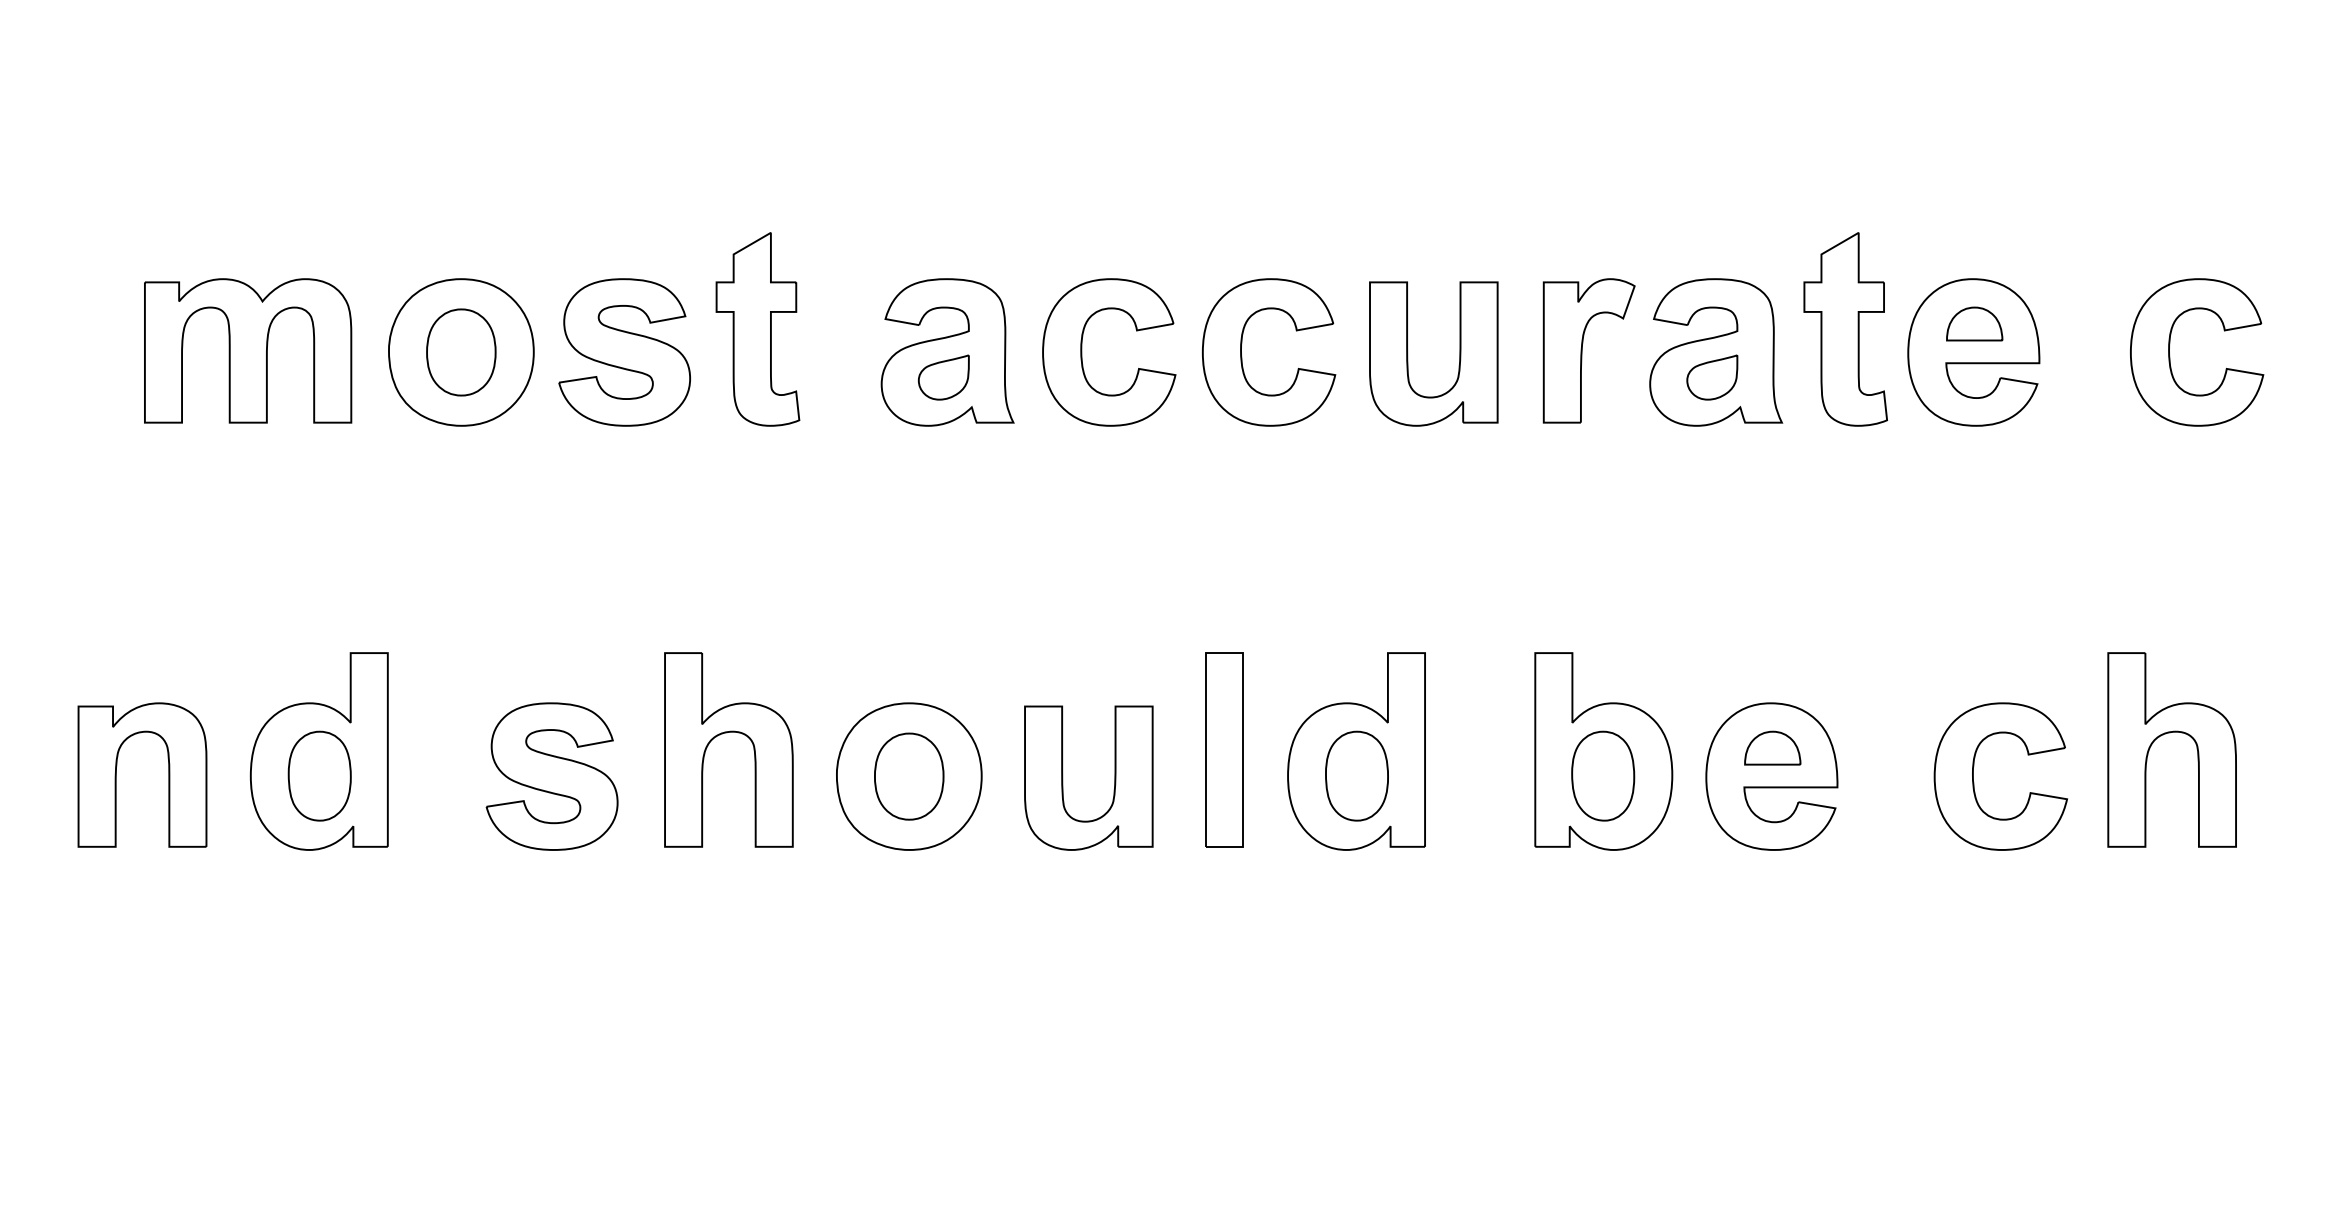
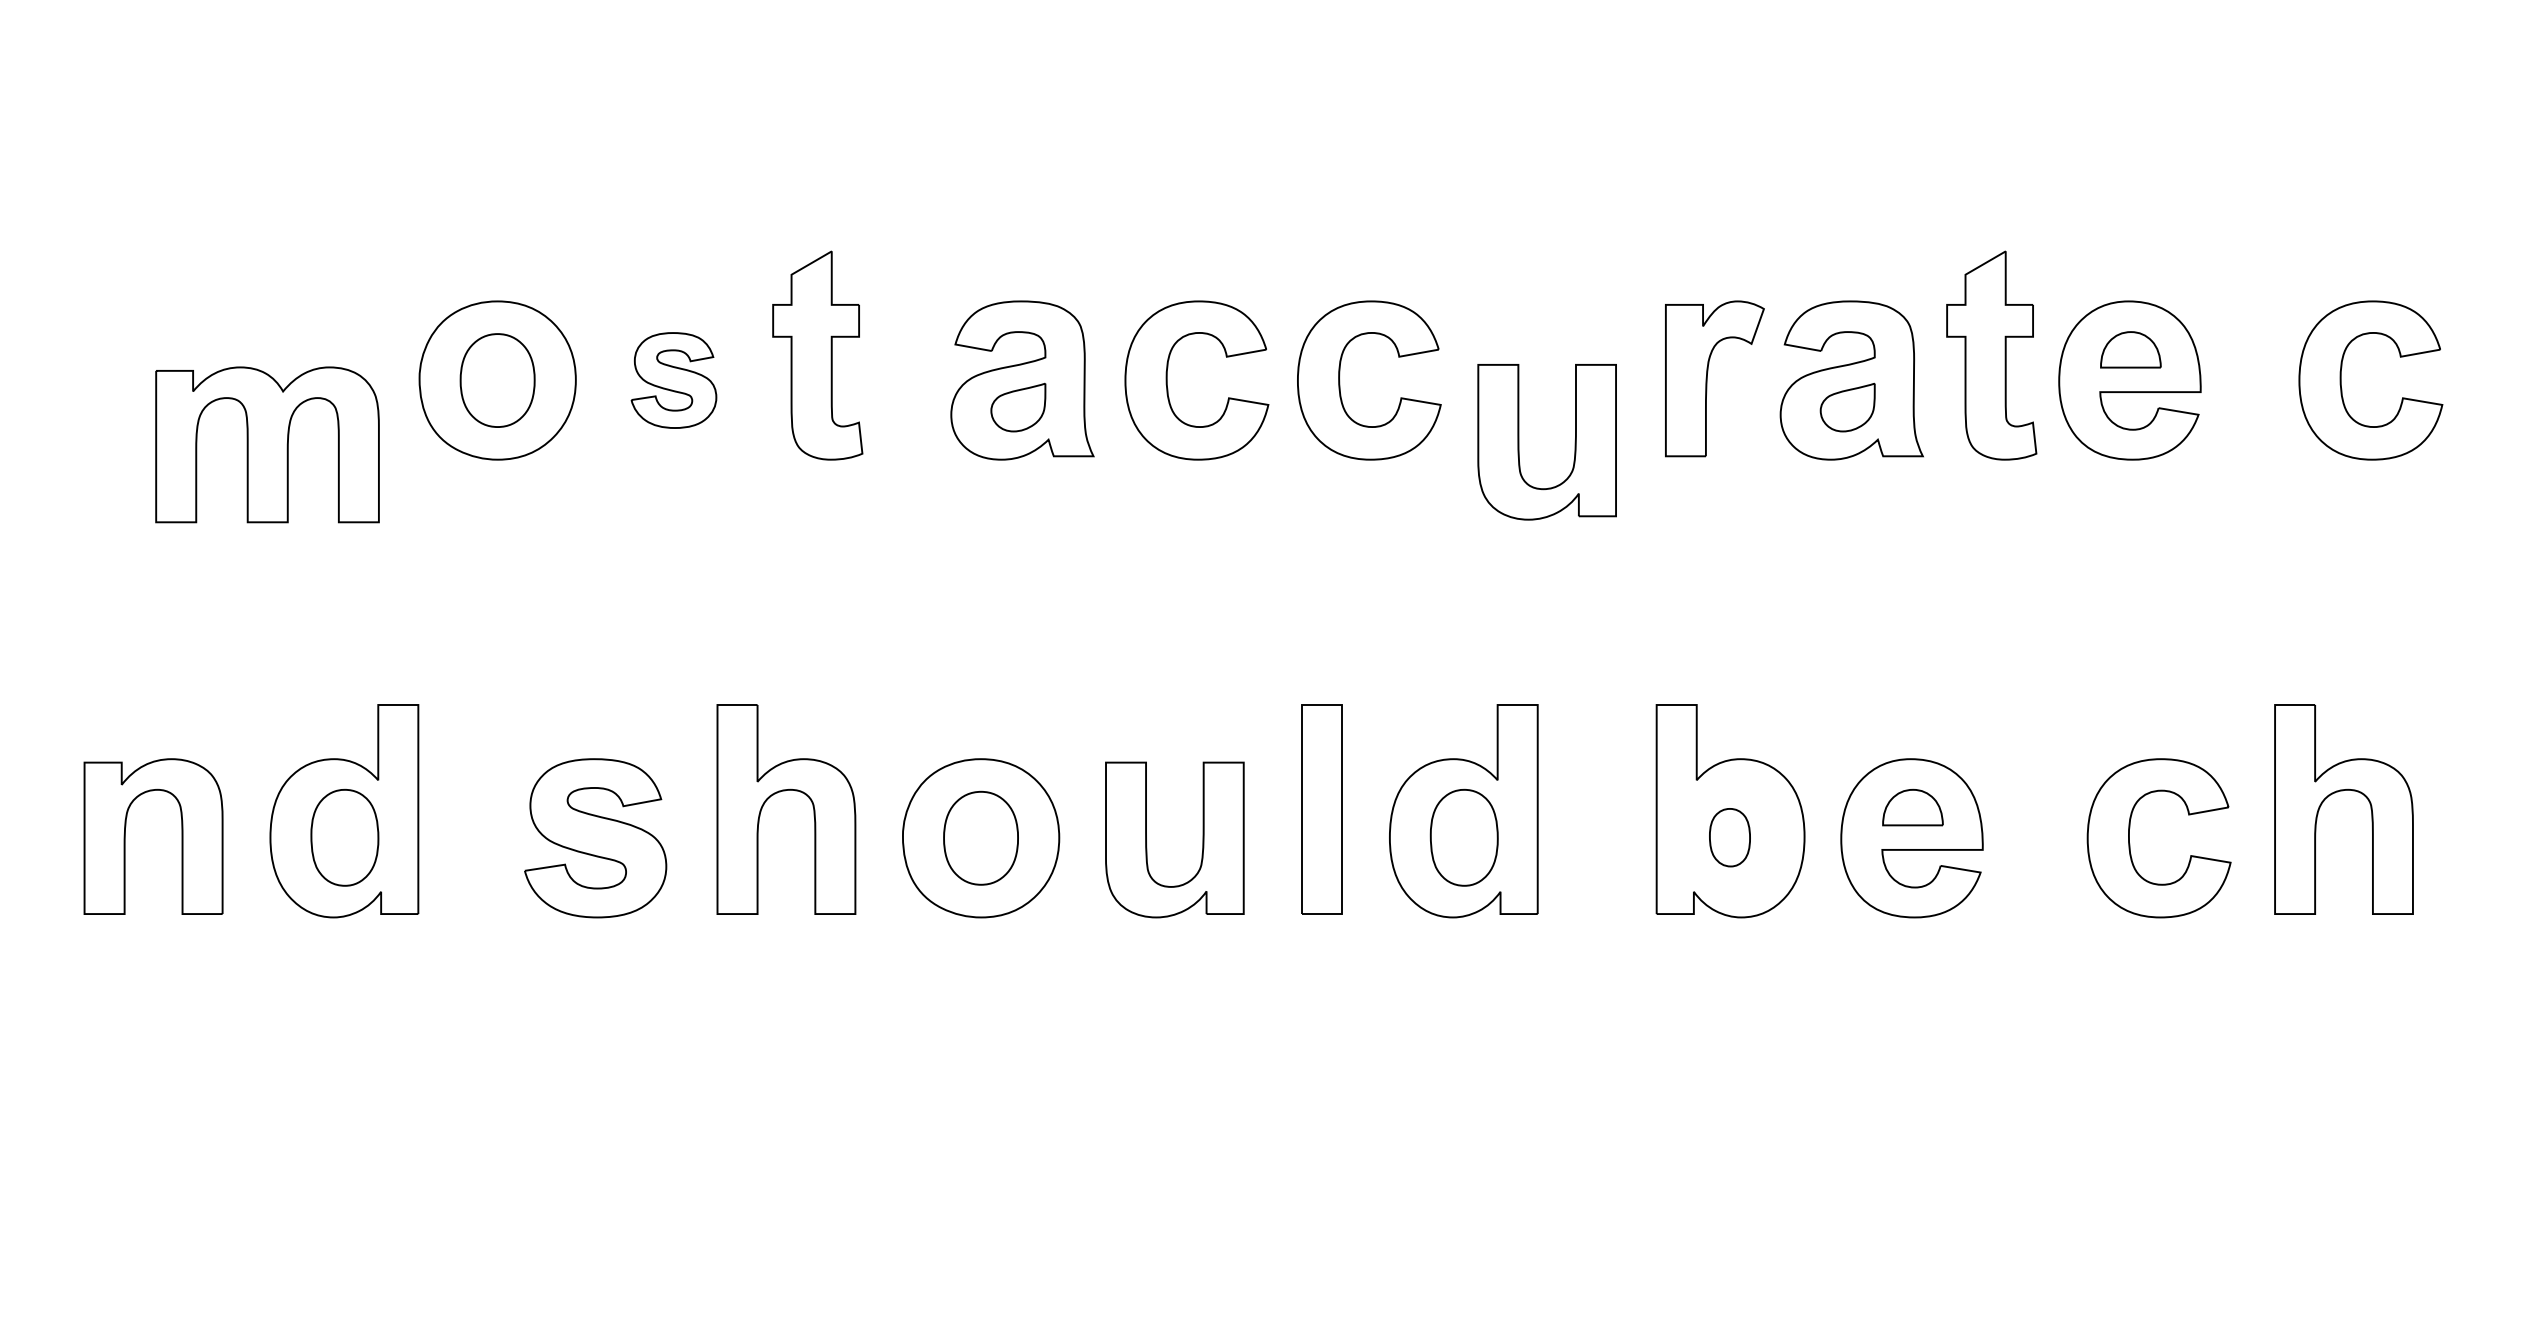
part: (248, 350) -> (267, 444), moved
part: (624, 352) -> (673, 380), size x0.6
part: (1408, 354) -> (1519, 442), moved
part: (1602, 775) -> (1729, 837), size x0.6

